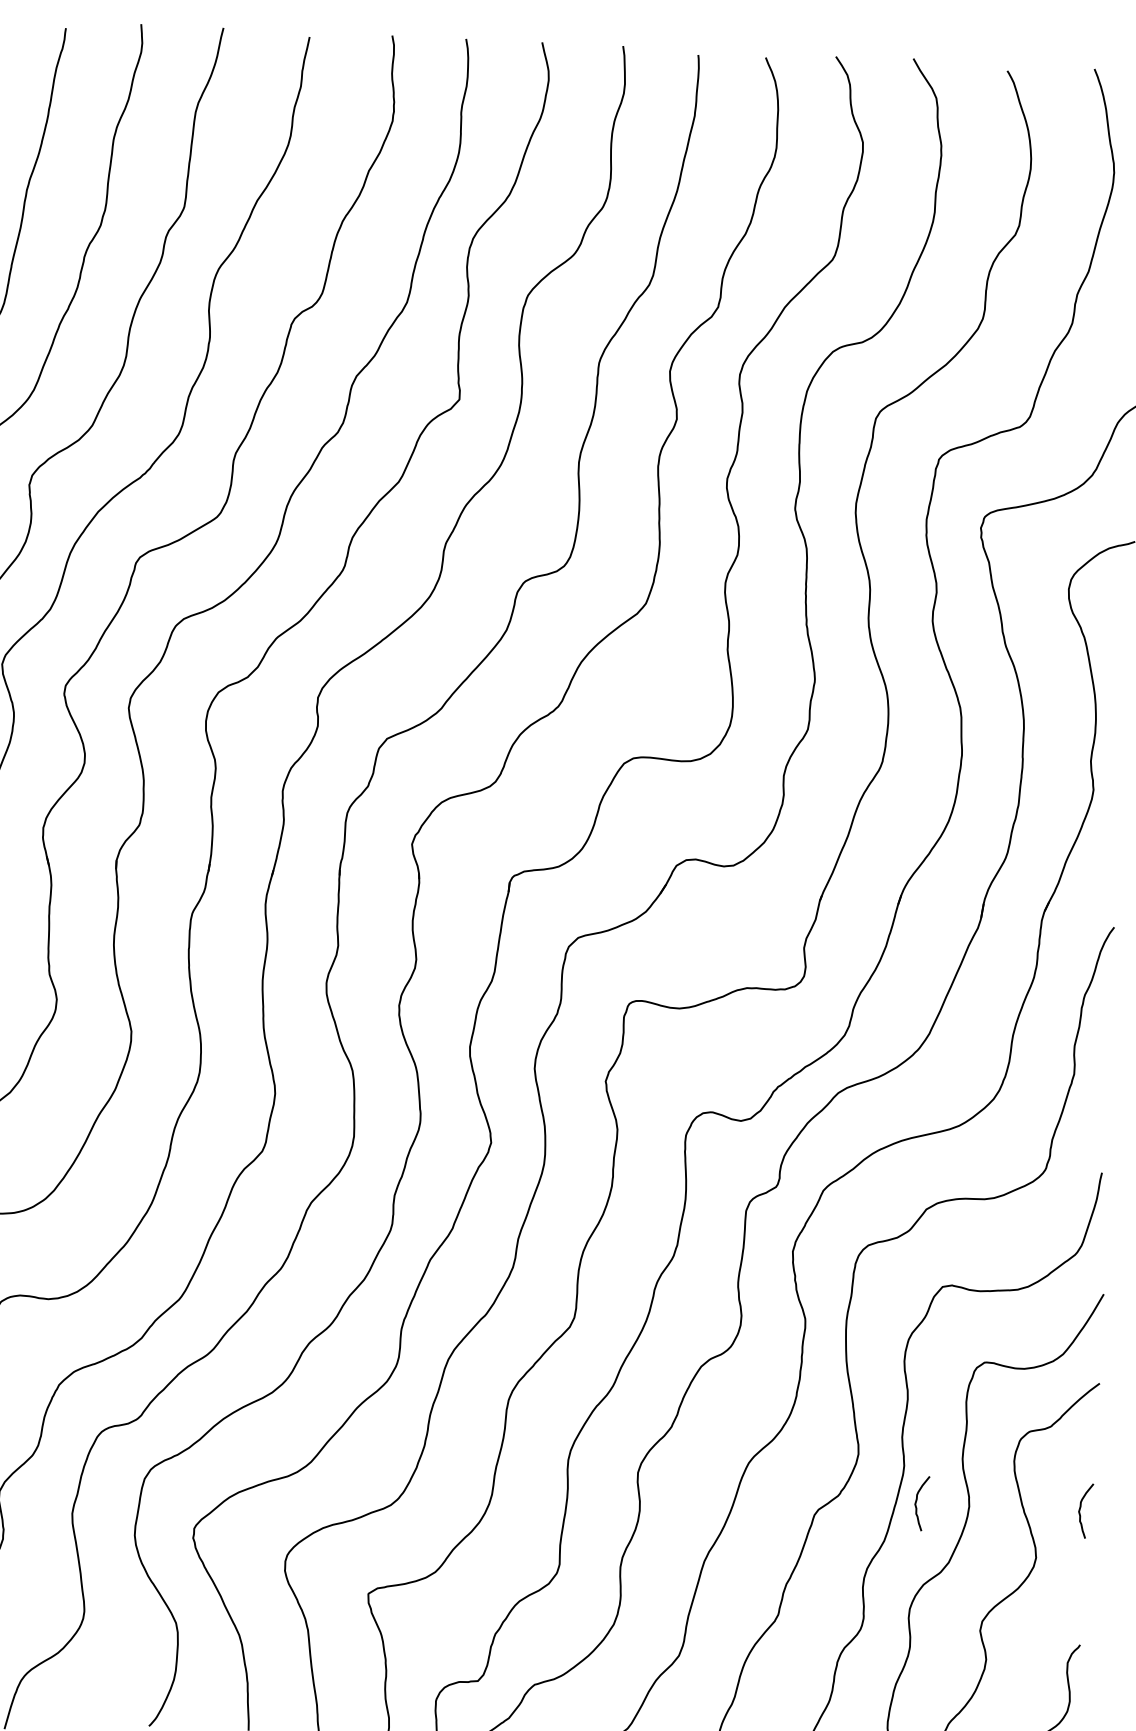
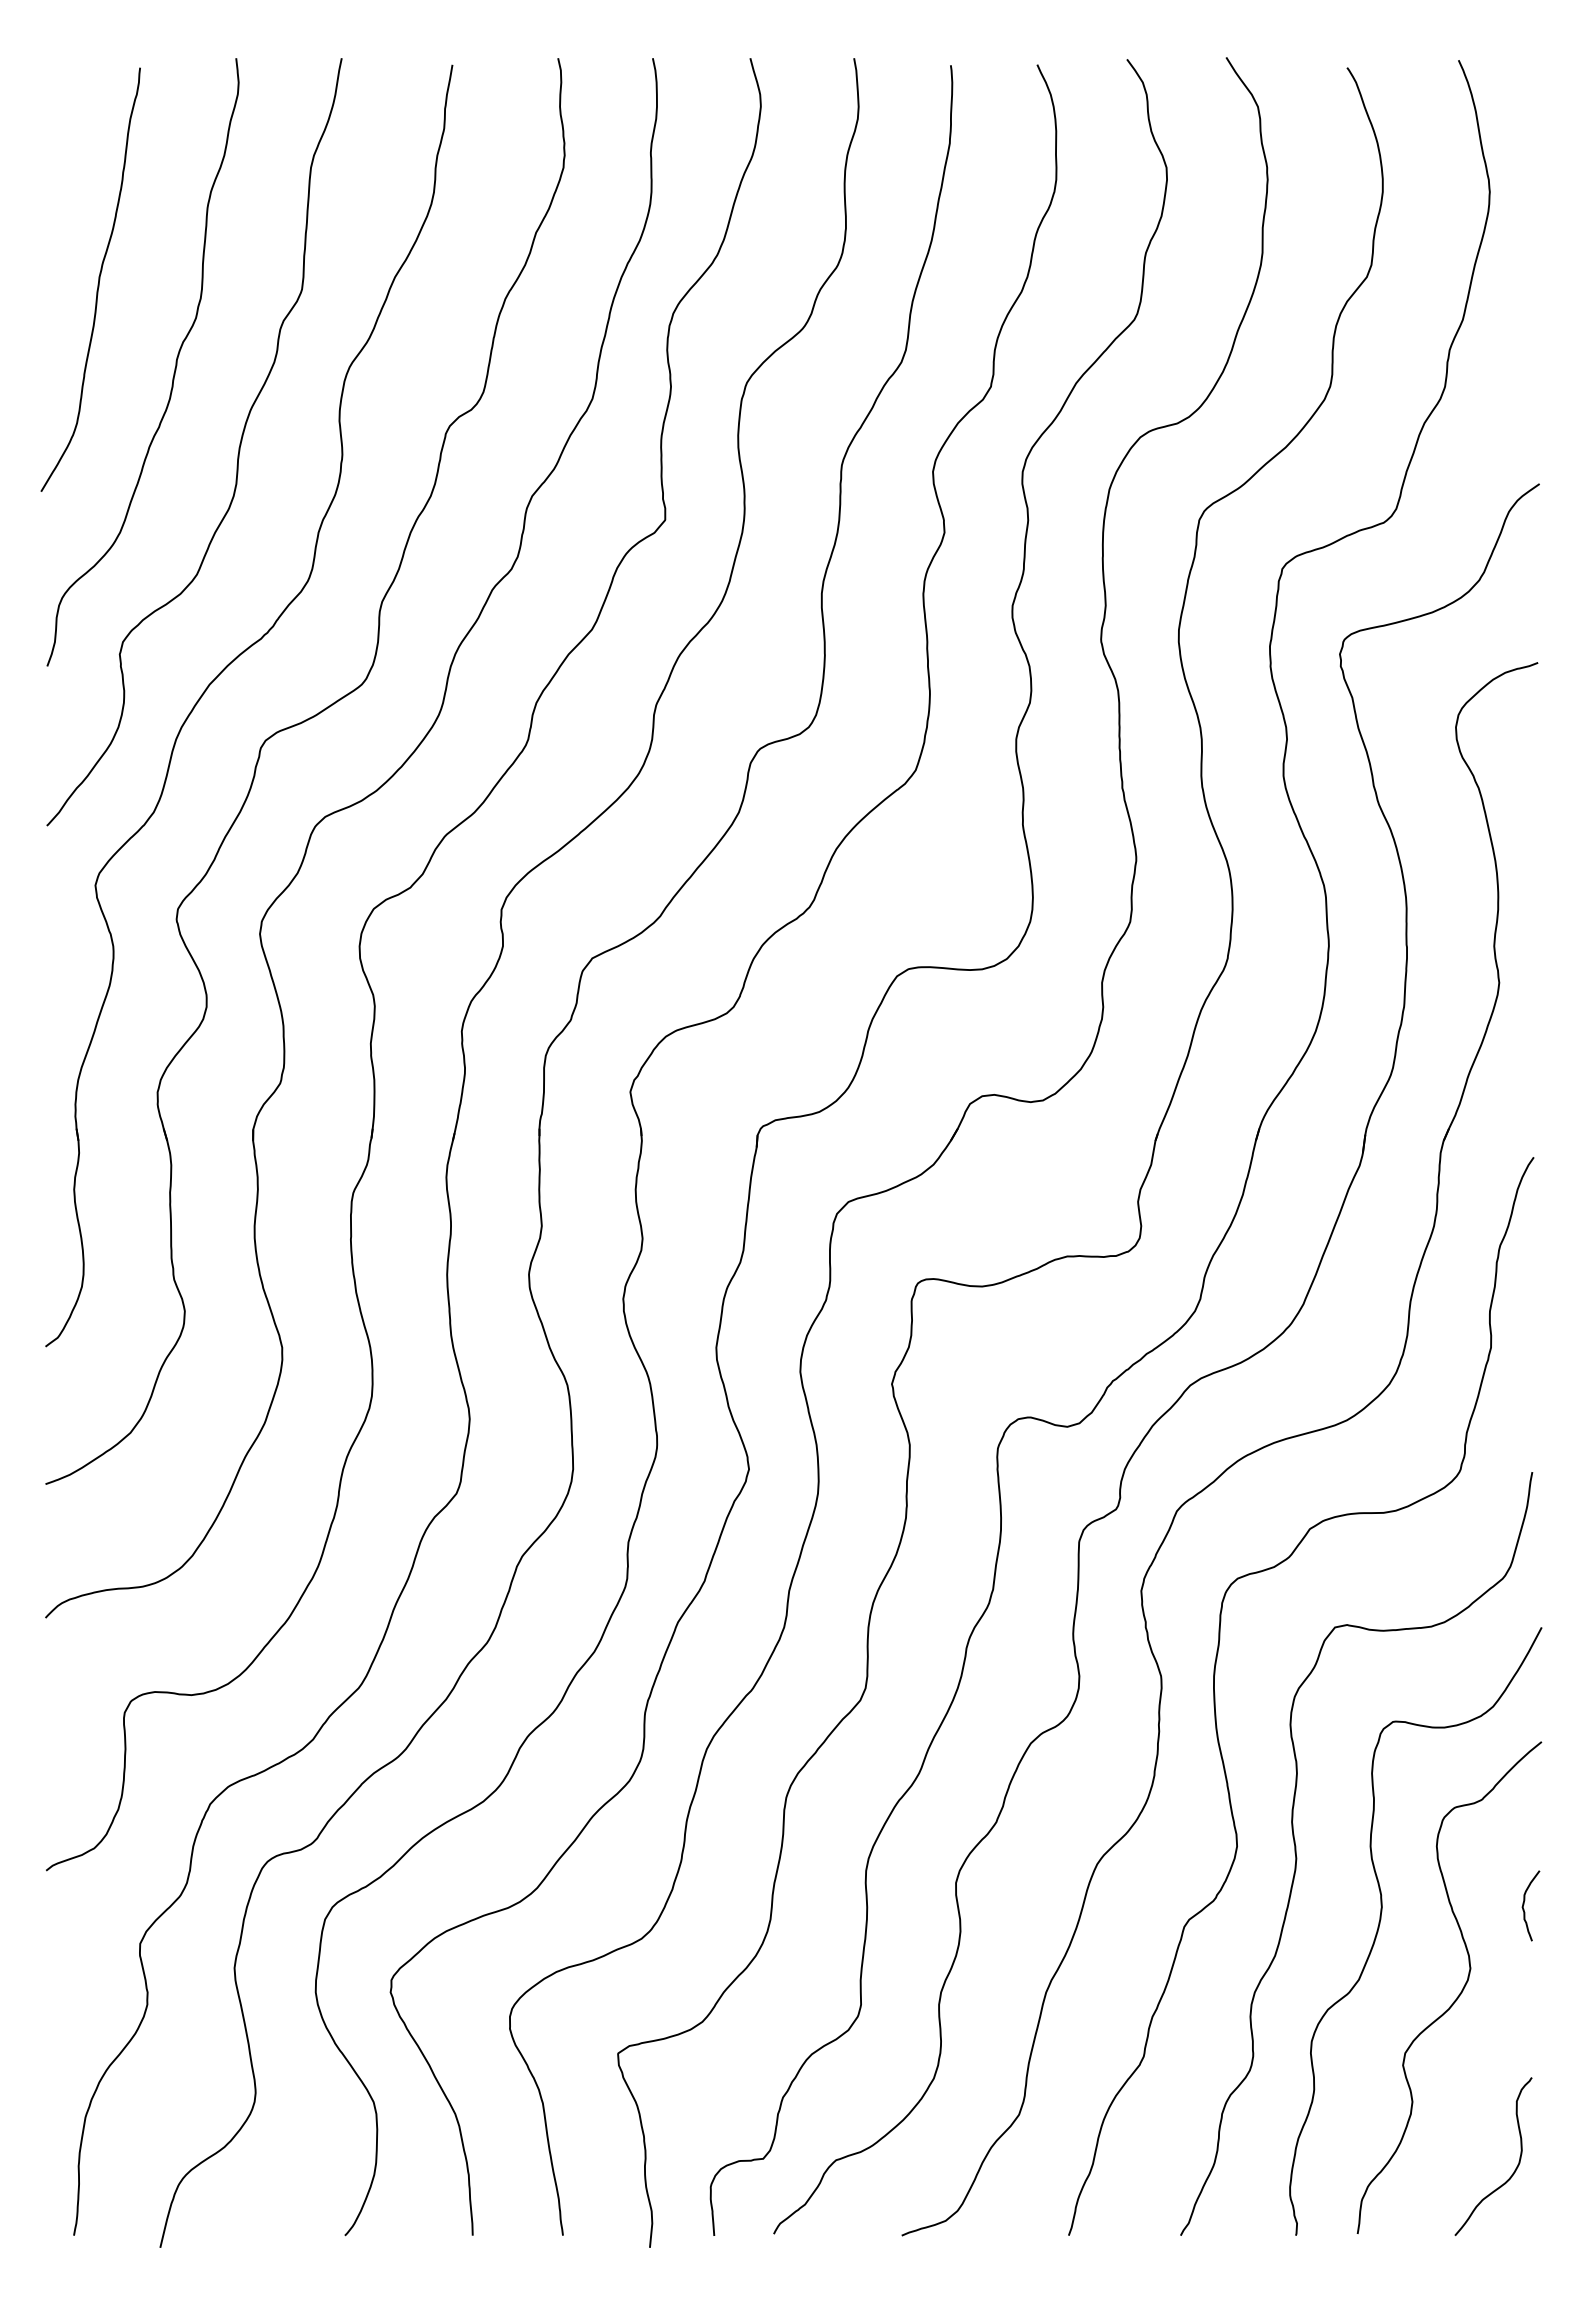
curve: (916, 1502) -> (1314, 1904), removed

